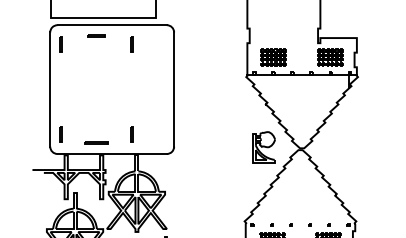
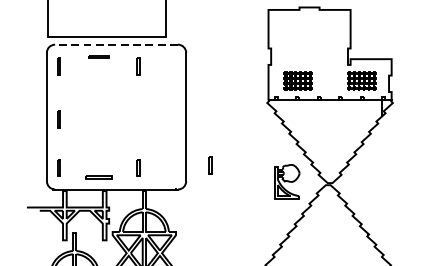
line: (112, 25) -> (116, 45), solid -> dashed
line: (60, 91) -> (58, 119), added
line: (195, 132) -> (210, 165), added

